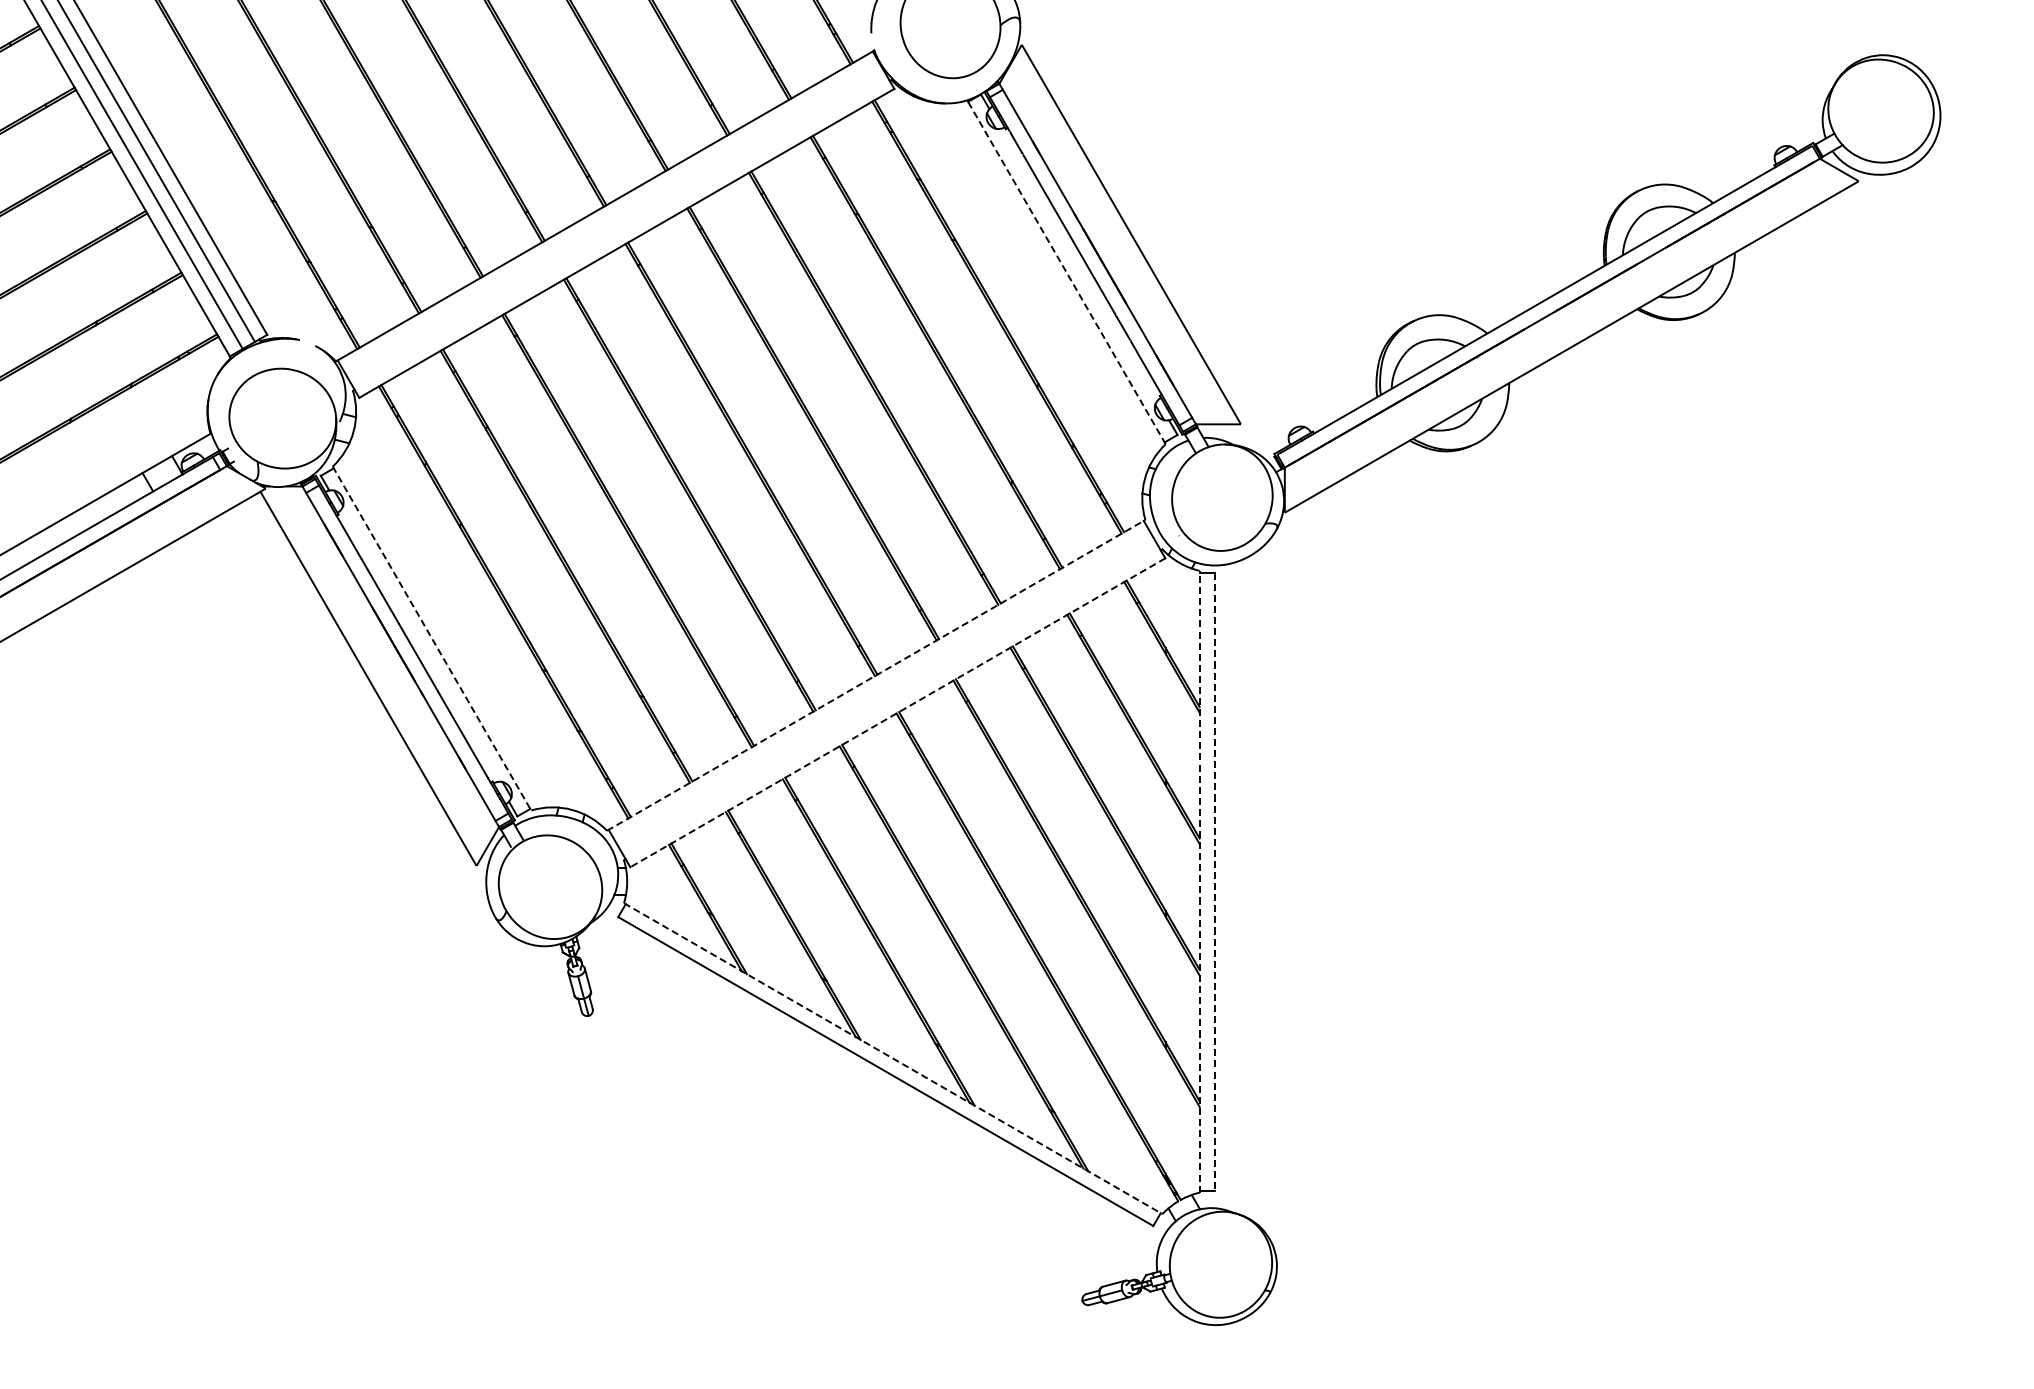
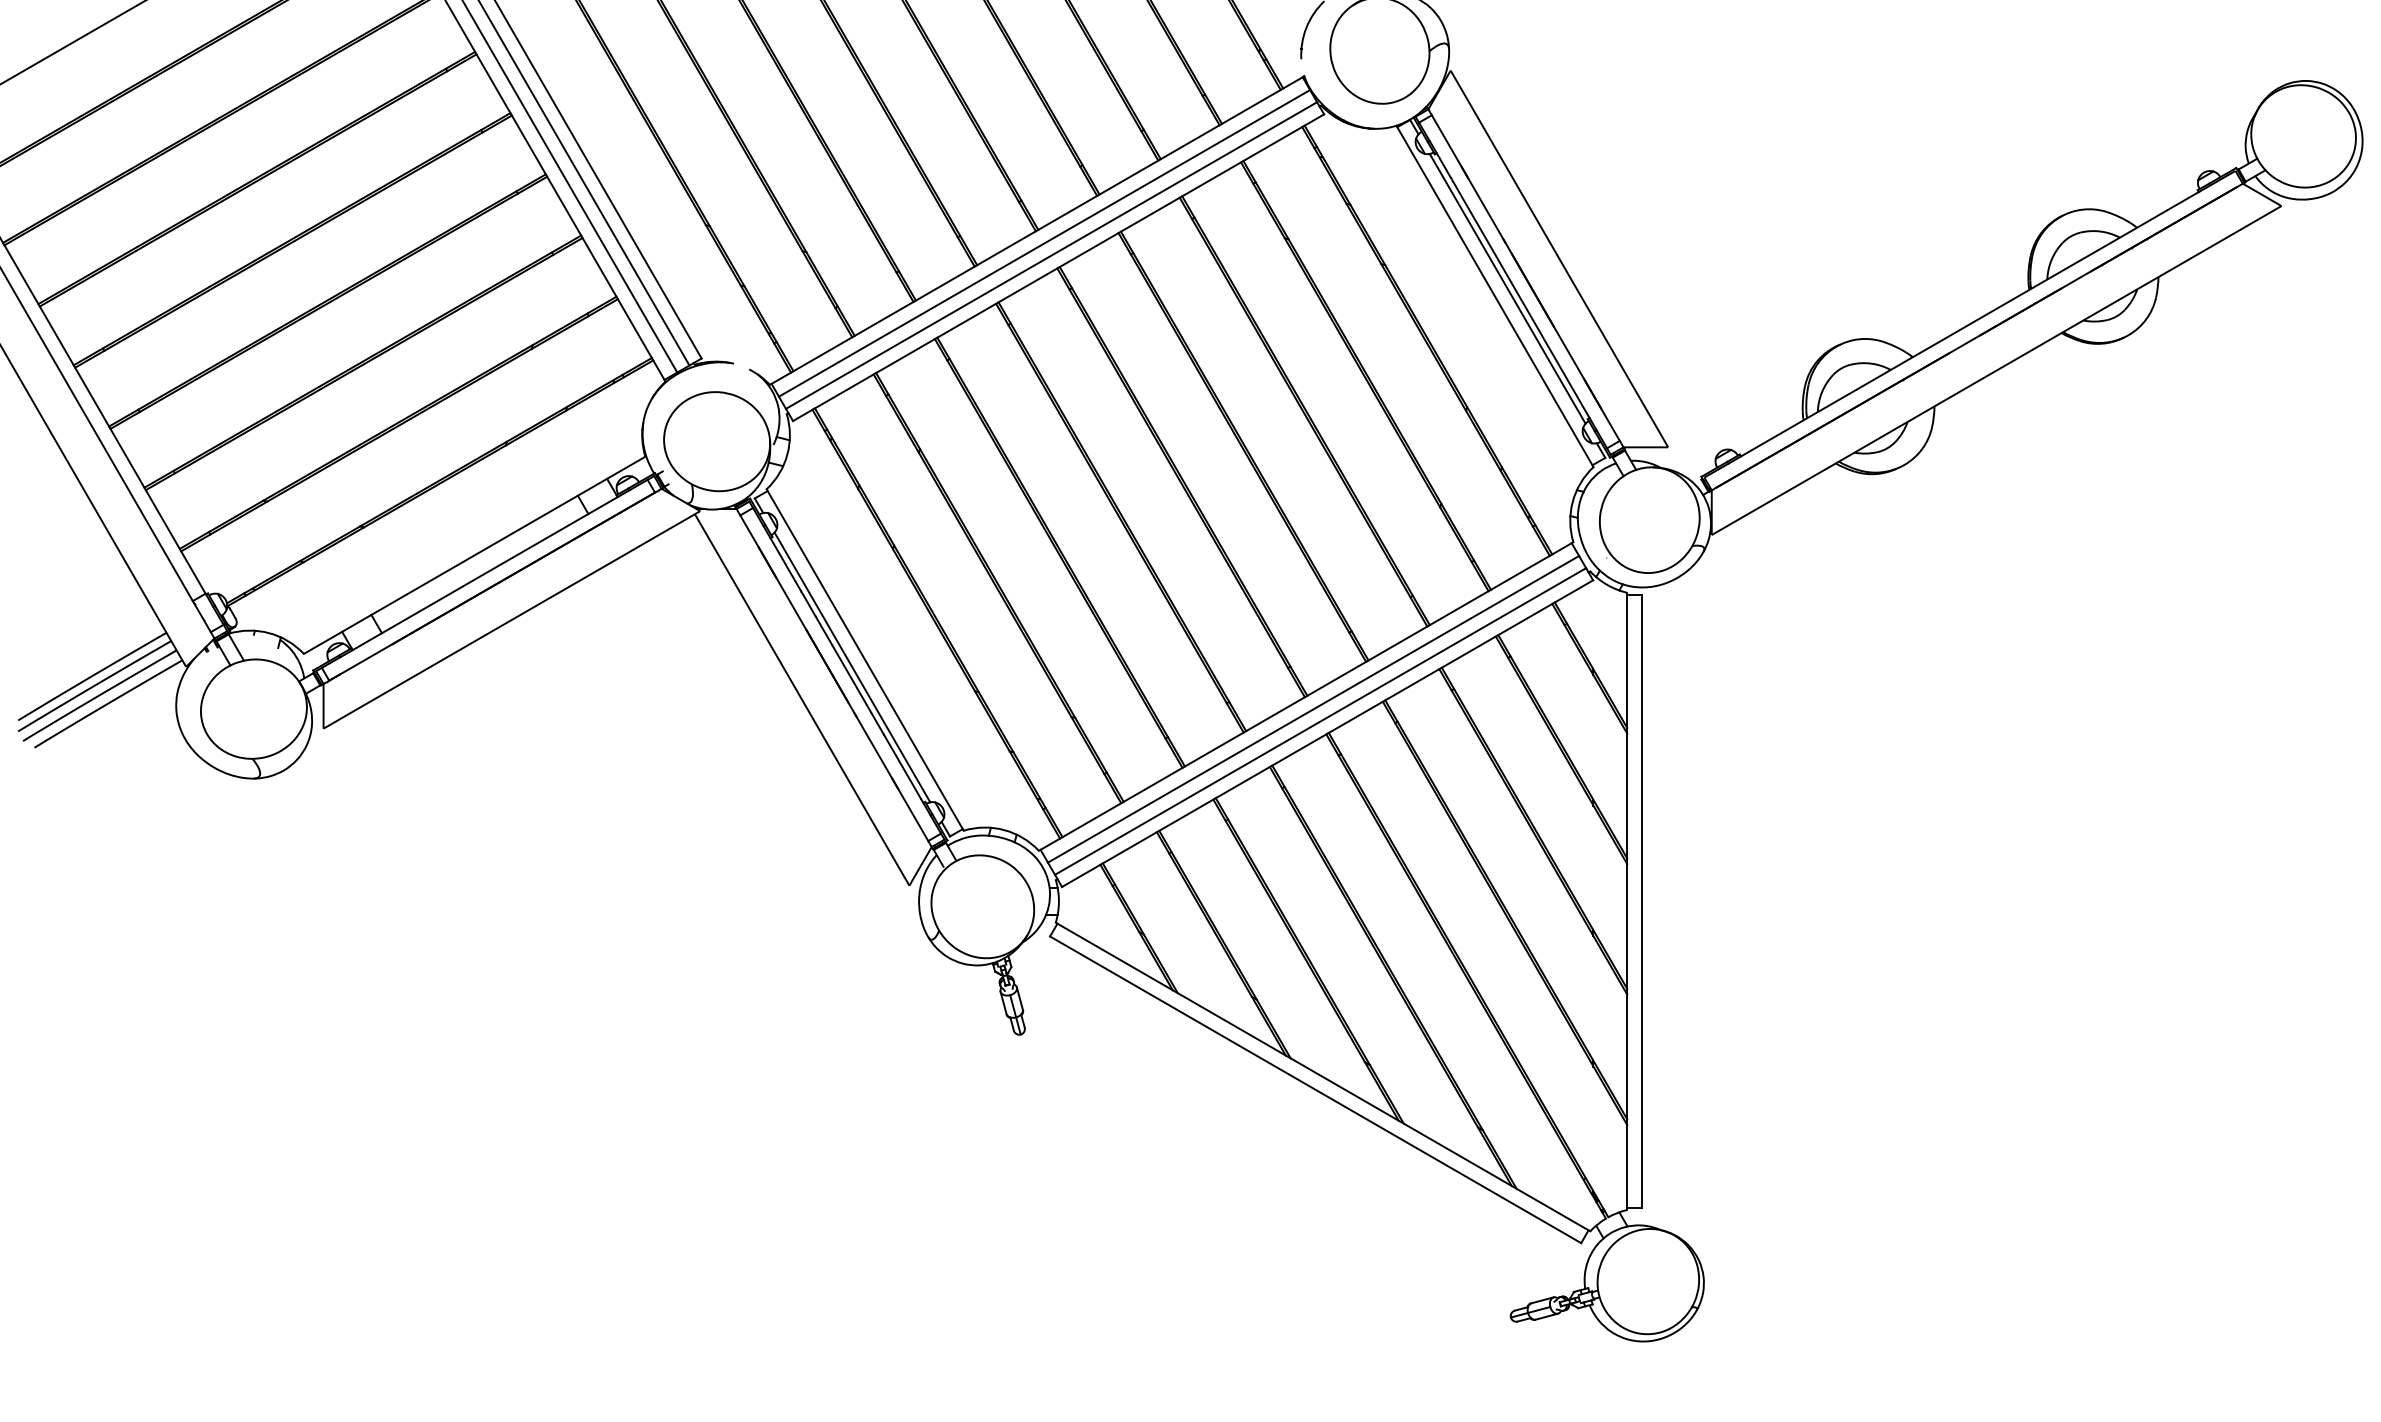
line: (612, 218) -> (1044, 243), added
line: (619, 231) -> (1051, 255), added
line: (1079, 264) -> (1507, 288), added
line: (1065, 271) -> (1494, 295), dashed -> solid
line: (432, 639) -> (865, 660), dashed -> solid
line: (419, 646) -> (852, 667), added
line: (876, 675) -> (1306, 696), dashed -> solid
line: (883, 688) -> (1313, 709), added
line: (890, 700) -> (1320, 721), added
line: (897, 712) -> (1327, 733), dashed -> solid
line: (1199, 881) -> (1627, 901), dashed -> solid
line: (1214, 881) -> (1641, 901), dashed -> solid
line: (893, 1059) -> (1323, 1077), dashed -> solid

